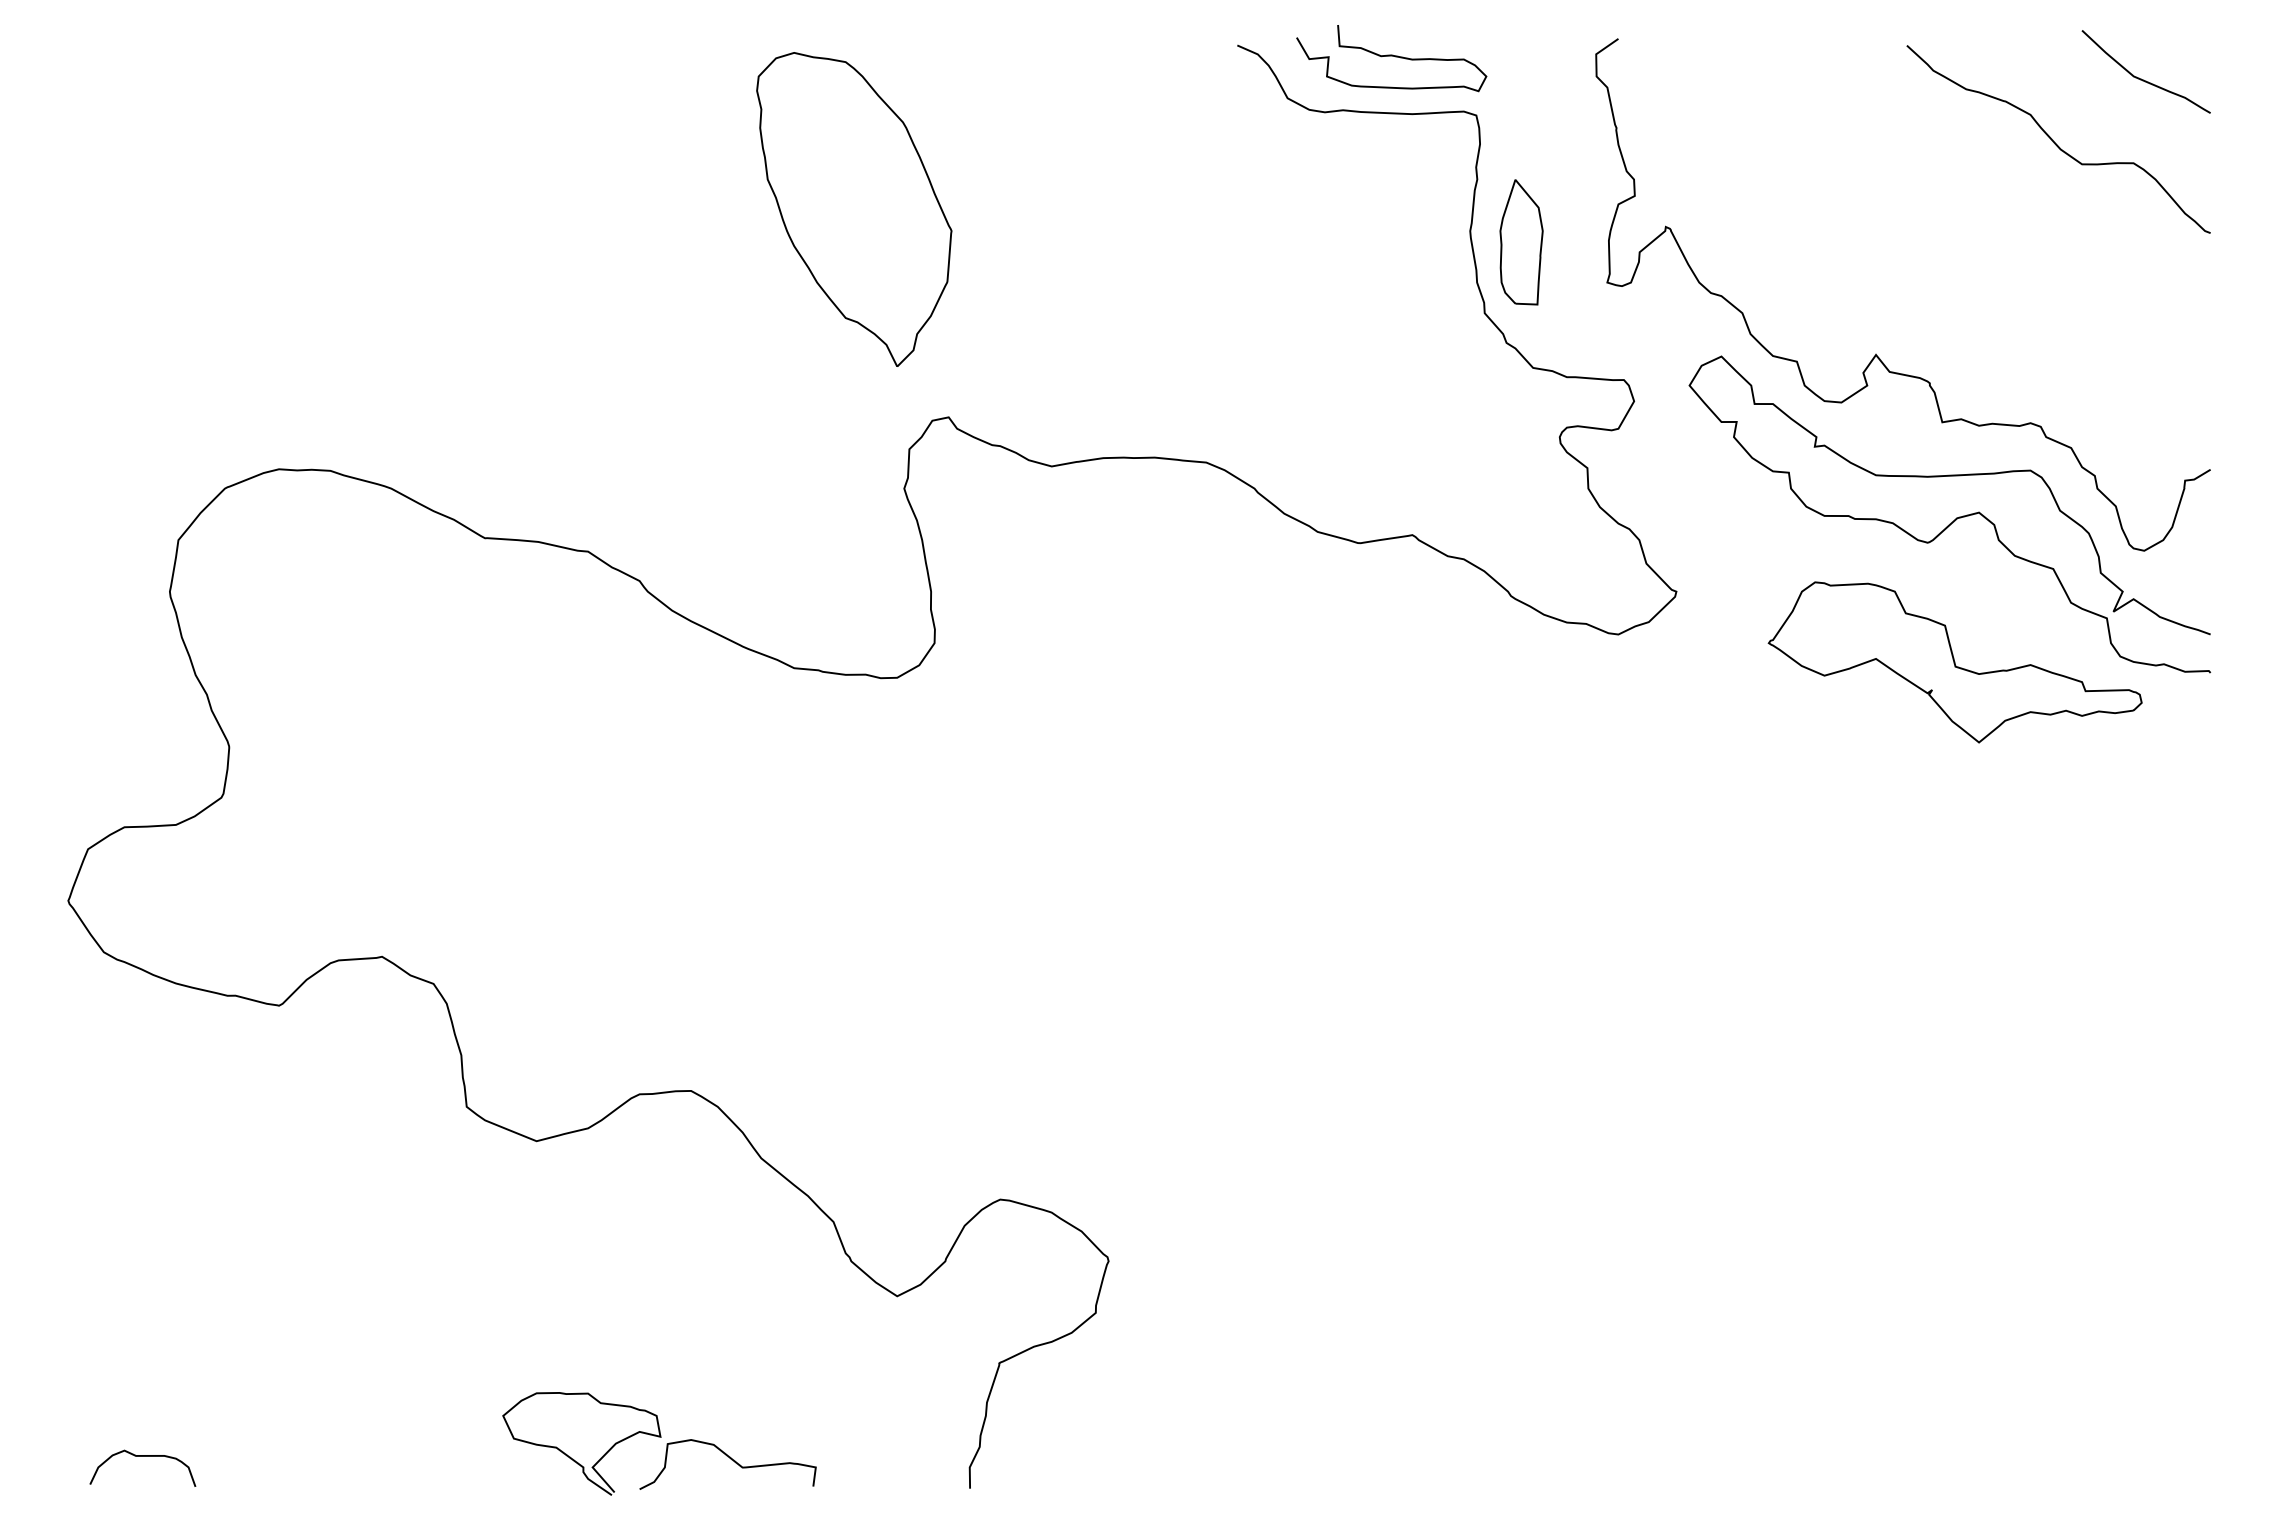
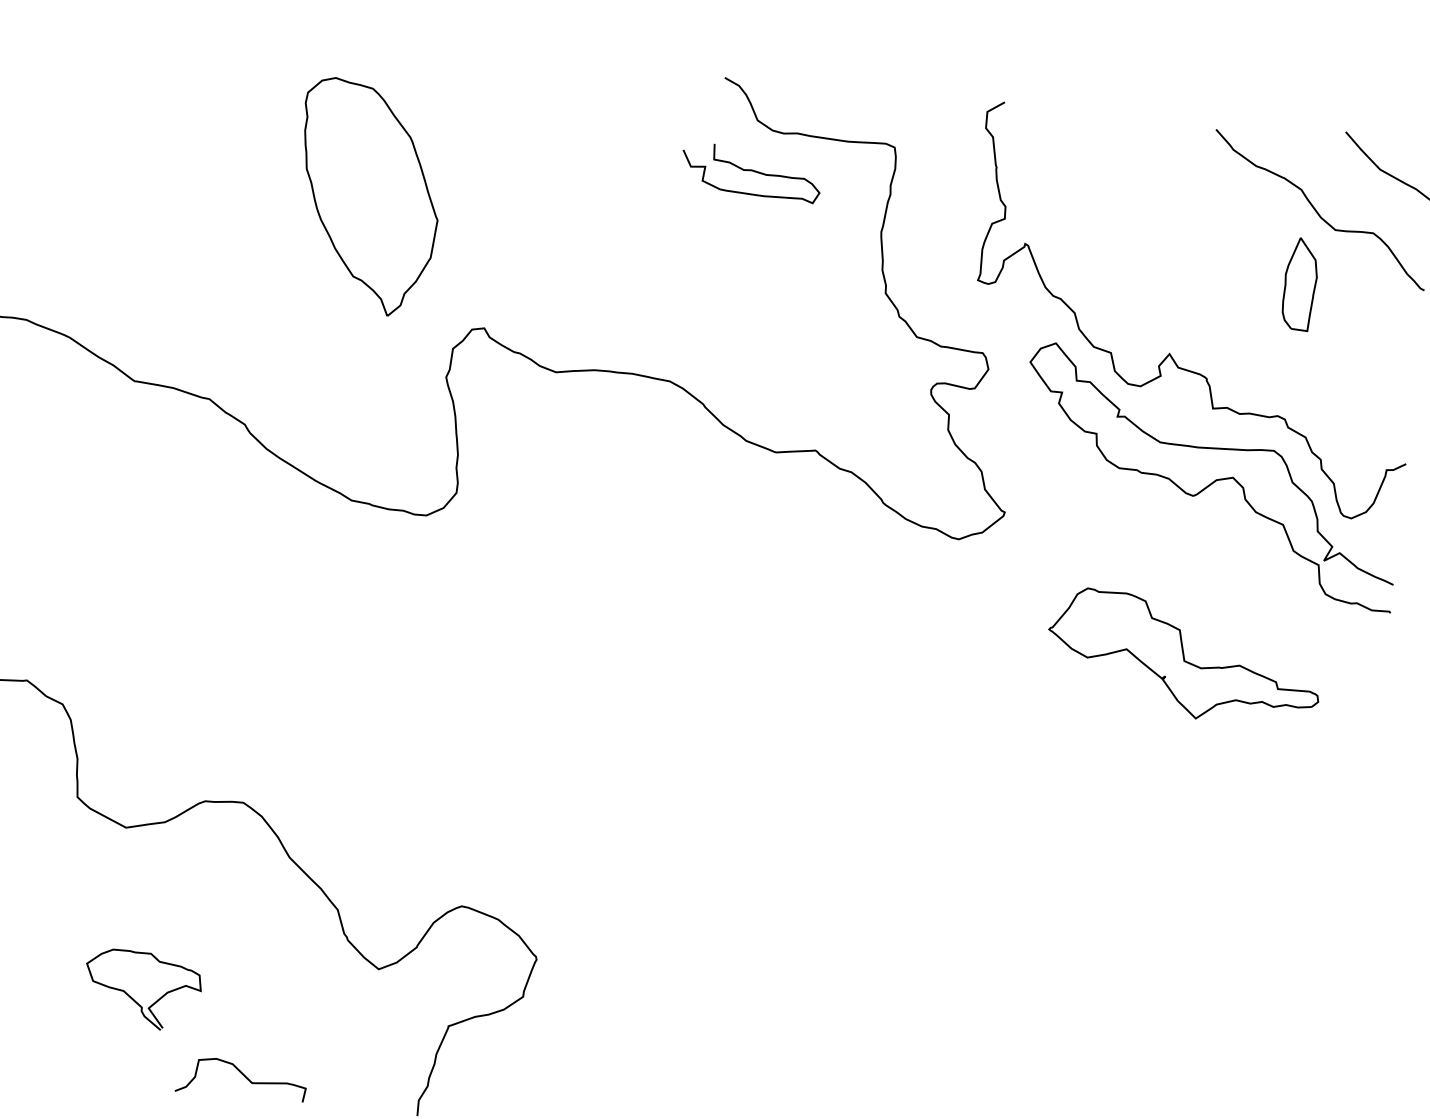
curve: (1391, 56) -> (751, 171), moved
part: (854, 209) -> (368, 197), moved
part: (1521, 242) -> (1300, 284), moved
part: (1954, 662) -> (1183, 657), moved
curve: (570, 1456) -> (133, 998), moved

